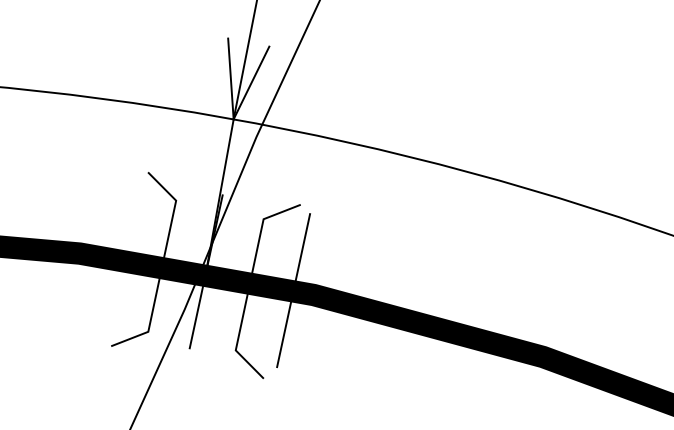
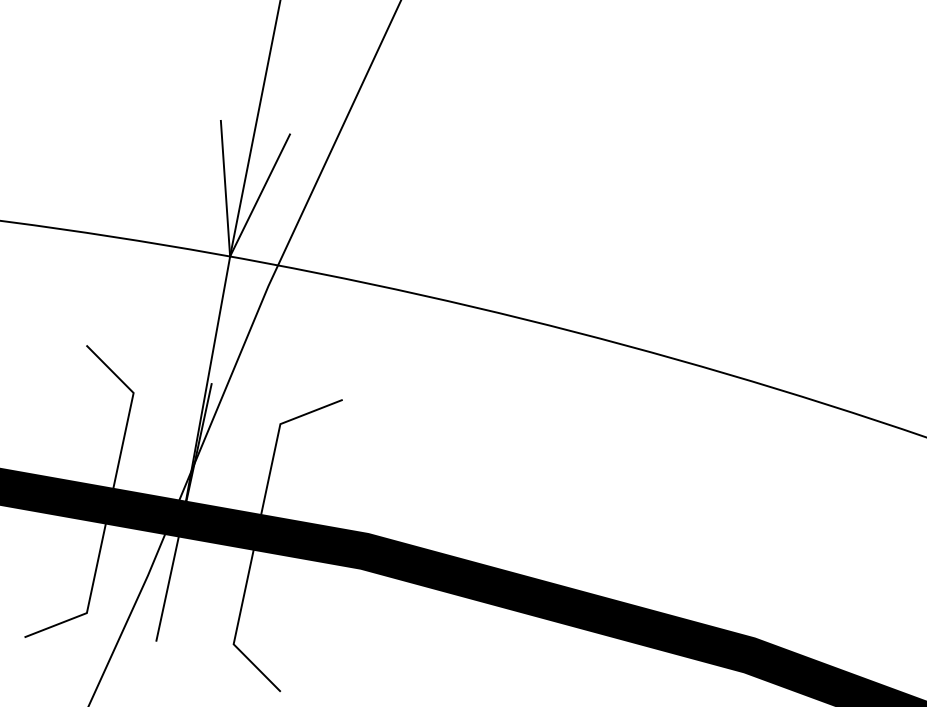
line: (293, 290) -> (330, 543), removed

